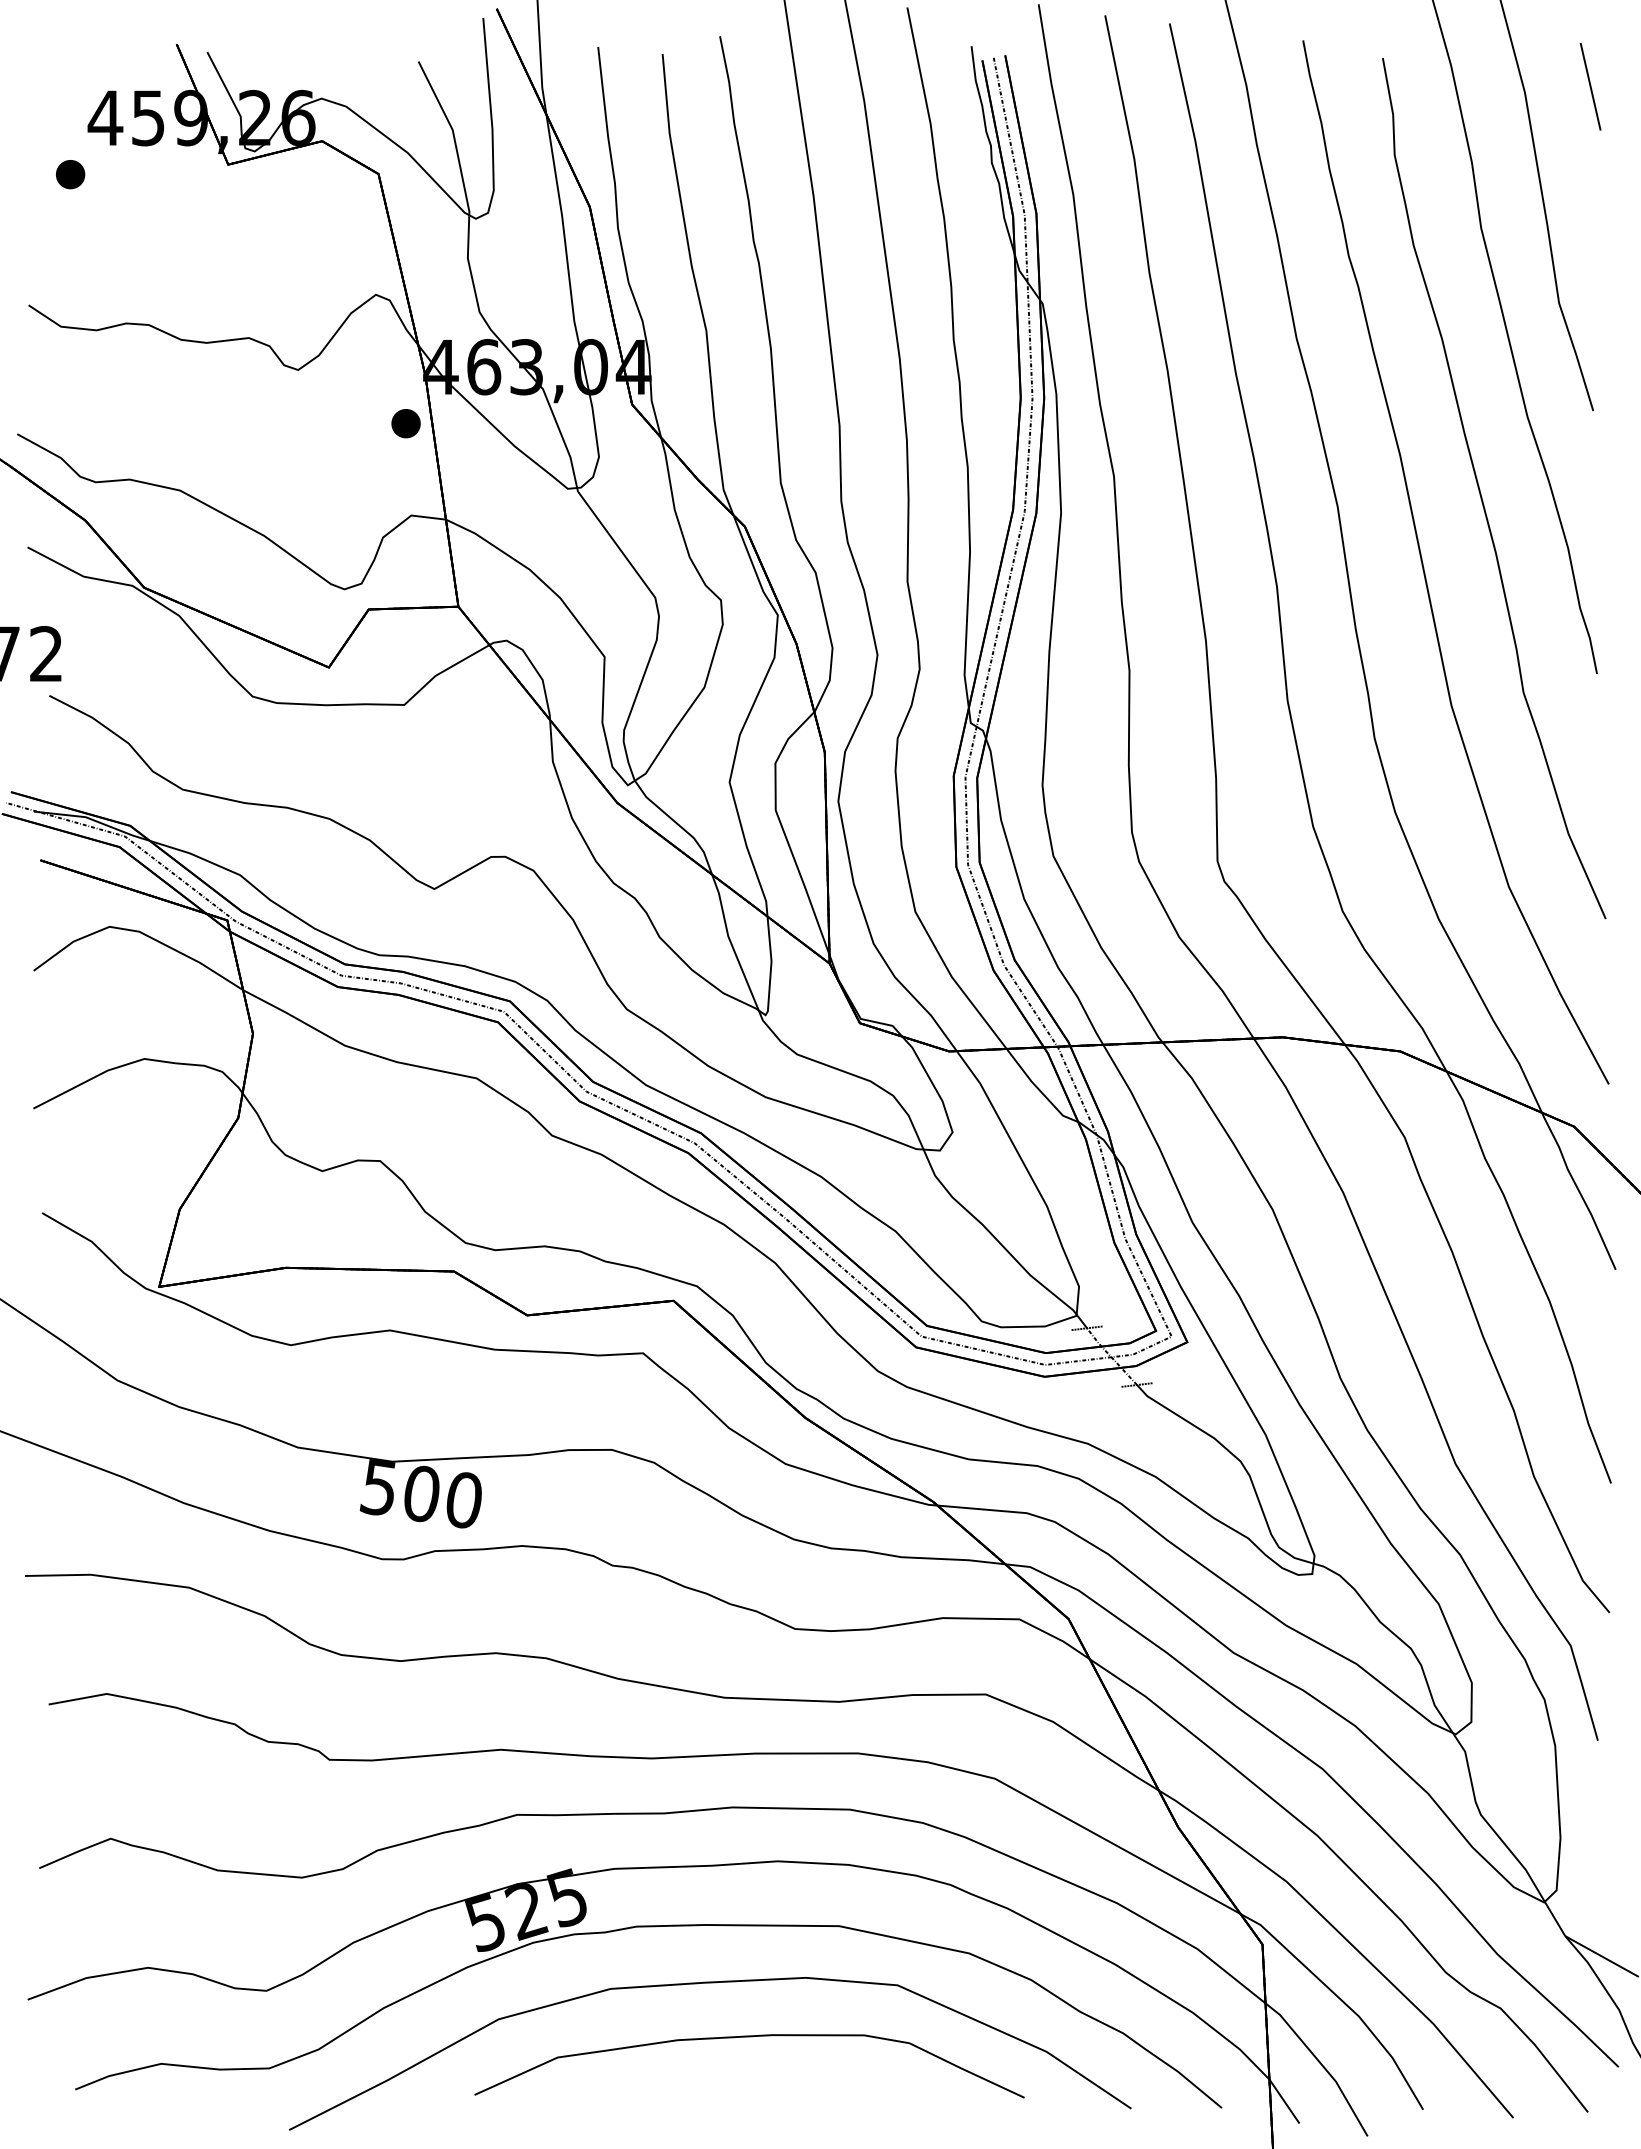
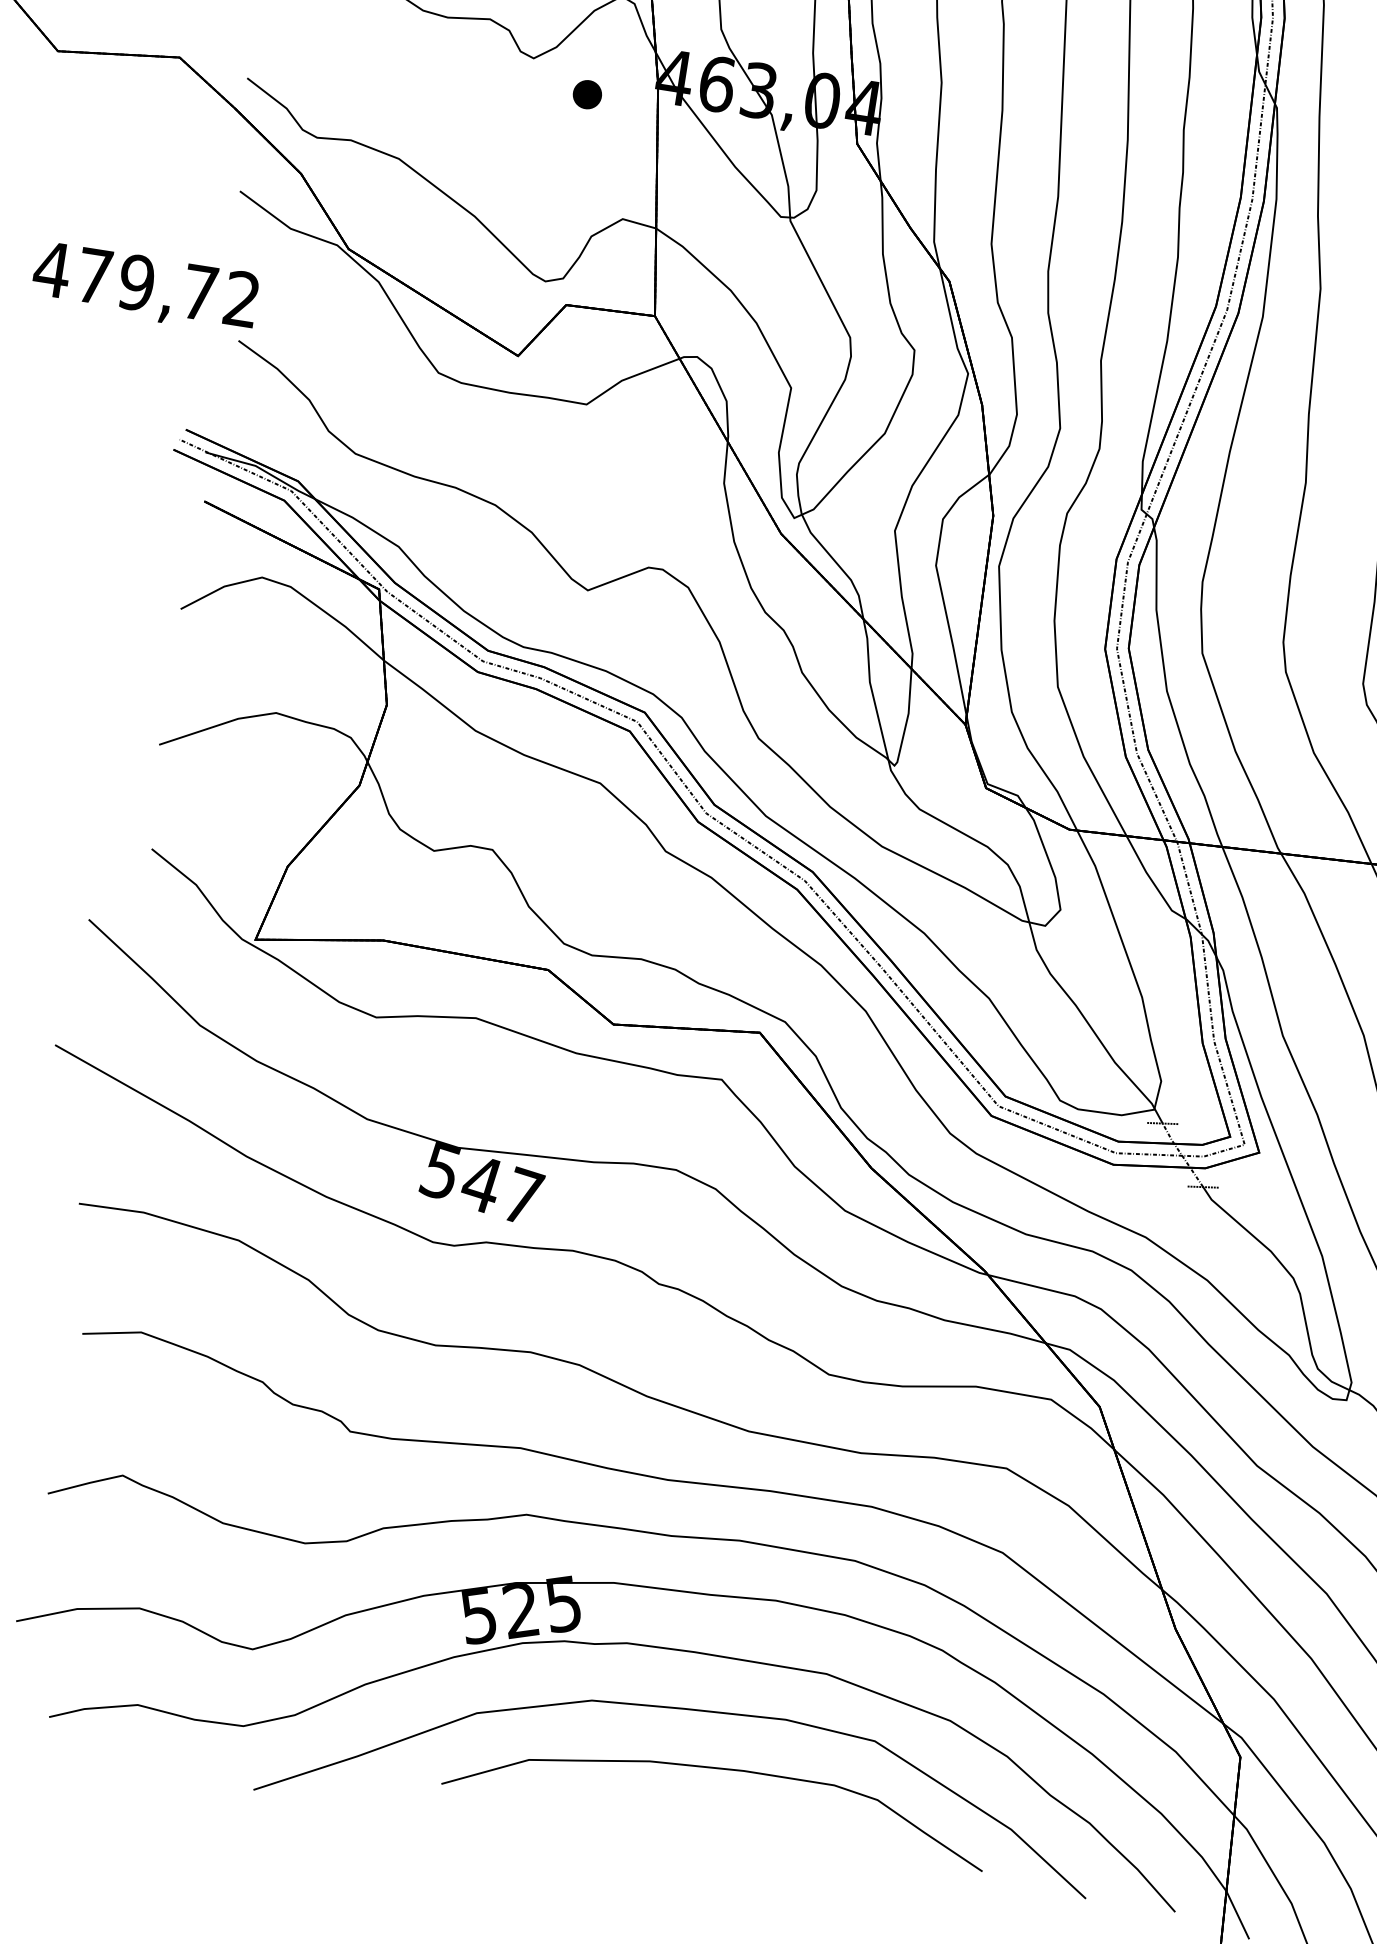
part: (405, 423) -> (586, 94), moved
text: (442, 1496) -> (502, 1189), 500 -> 547

